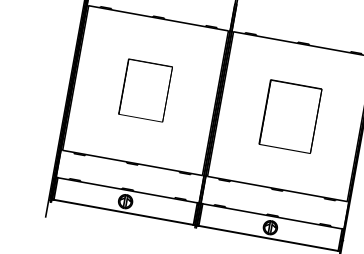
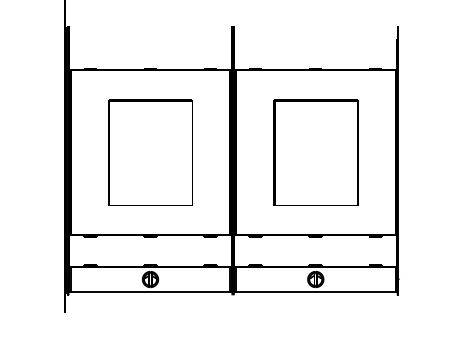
part: (145, 90) -> (150, 152), size x1.67
part: (290, 116) -> (315, 152), size x1.43

